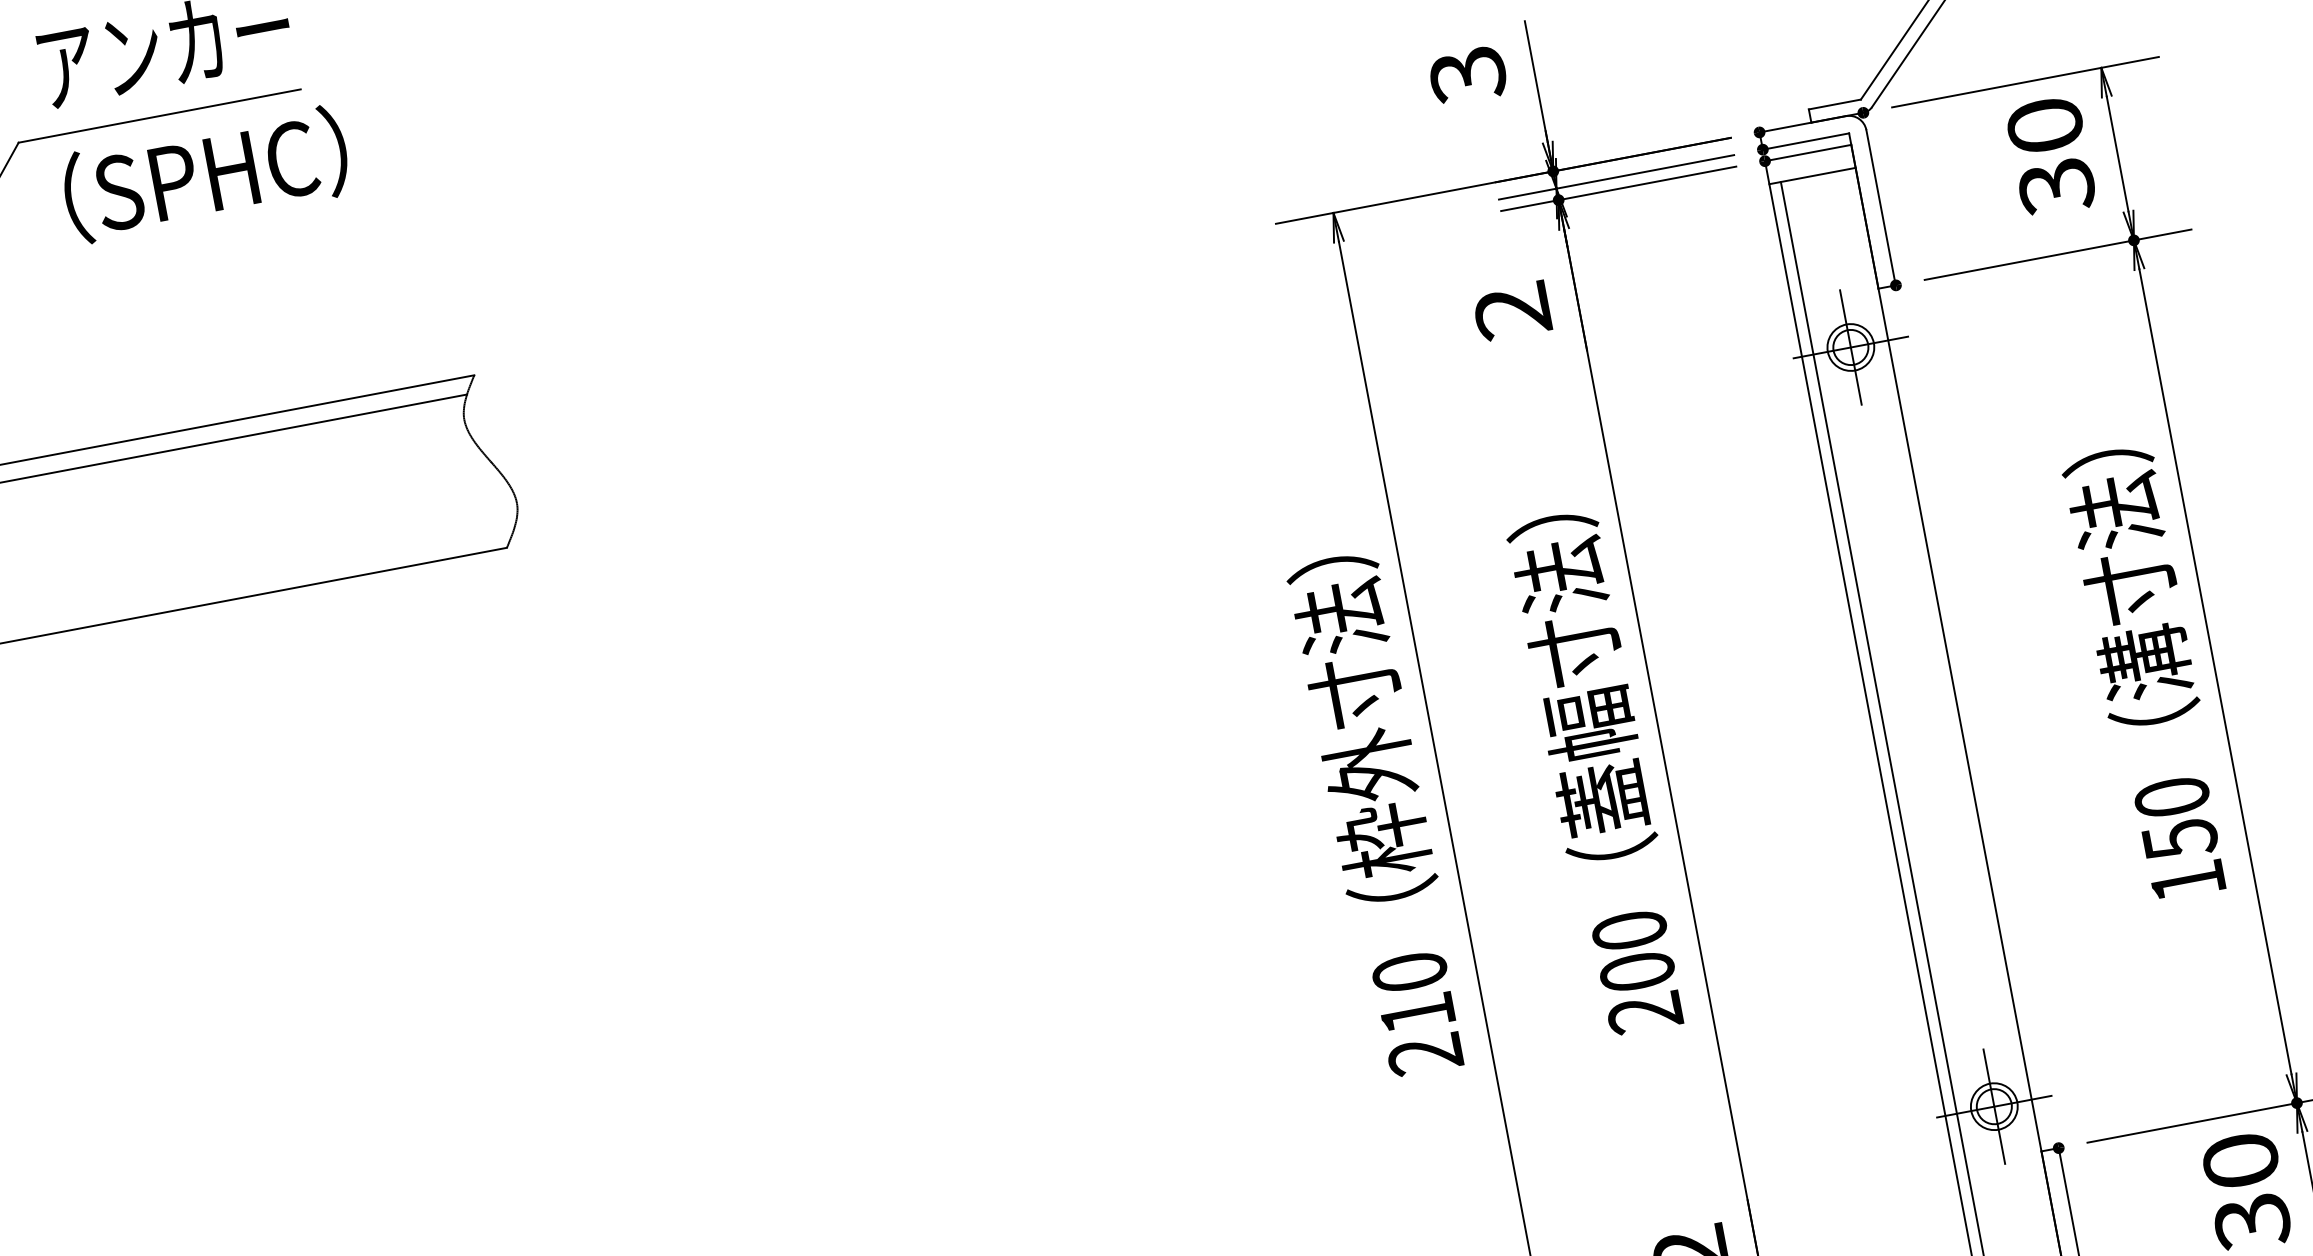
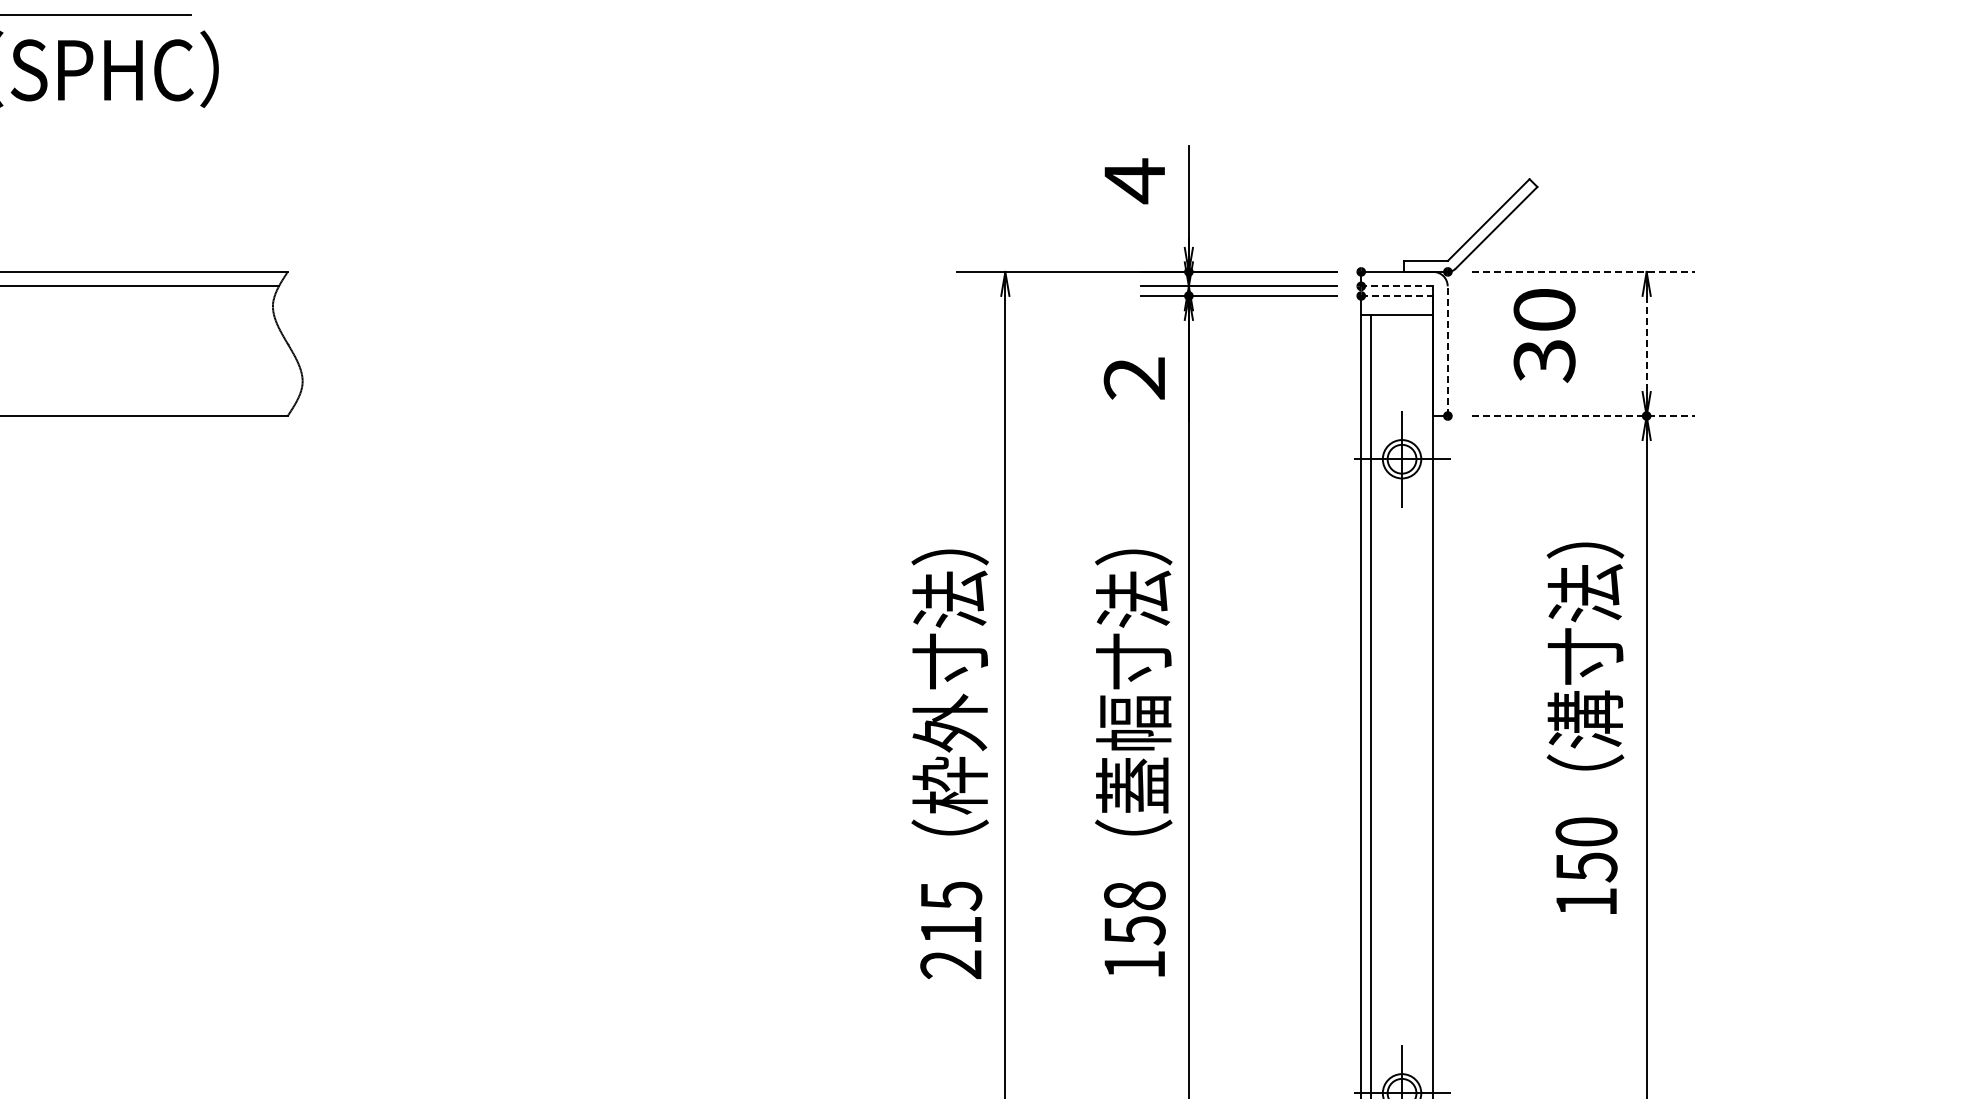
text: (1467, 75) -> (1134, 181), 3 -> 4
line: (2025, 81) -> (1583, 271), solid -> dashed
line: (1805, 141) -> (1396, 286), solid -> dashed
line: (1808, 152) -> (1397, 295), solid -> dashed
line: (2117, 154) -> (1646, 344), solid -> dashed
text: (2050, 156) -> (1544, 335), moved
line: (1880, 208) -> (1447, 351), solid -> dashed
line: (2058, 255) -> (1583, 416), solid -> dashed
text: (2147, 672) -> (1585, 727), moved
text: (1410, 972) -> (951, 896), 210 -> 215
text: (1637, 972) -> (1134, 930), 200 -> 158

